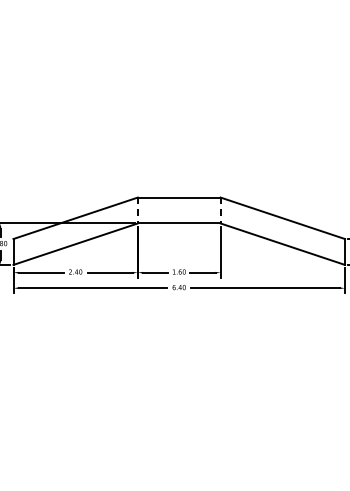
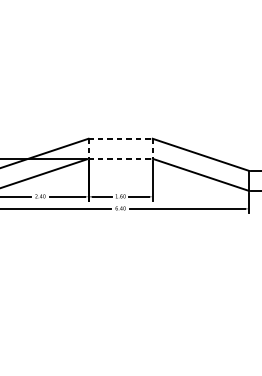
line: (179, 197) -> (120, 138), solid -> dashed
line: (179, 223) -> (120, 158), solid -> dashed

